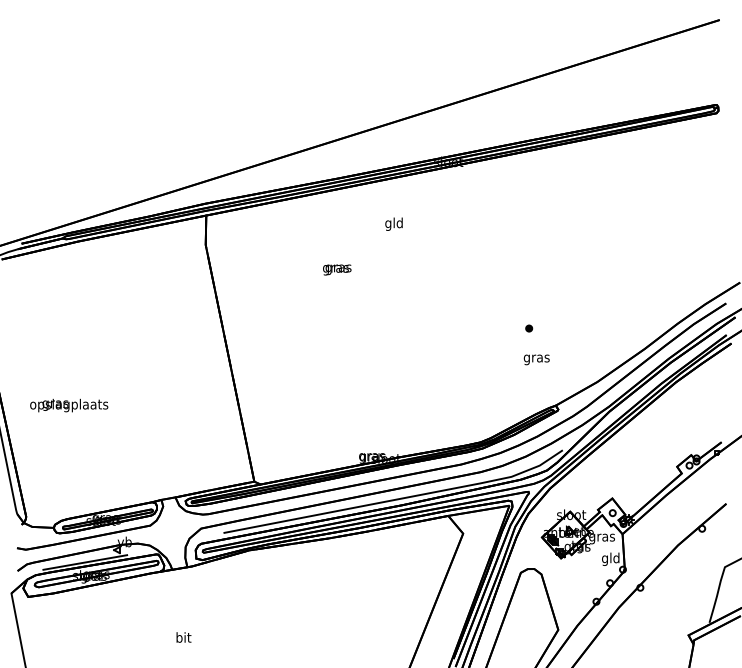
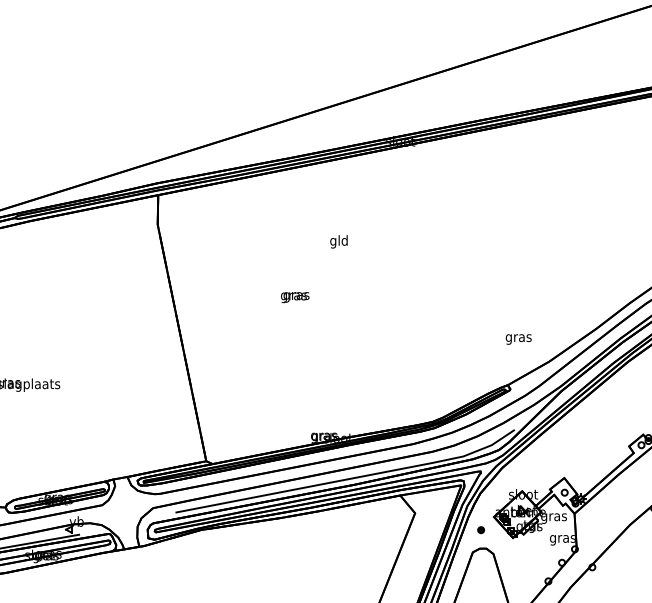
text: (393, 223) -> (338, 241), moved
text: (337, 269) -> (295, 297), moved
part: (529, 328) -> (481, 530), moved
text: (536, 359) -> (518, 339), moved
text: (610, 558) -> (562, 538), gld -> gras

